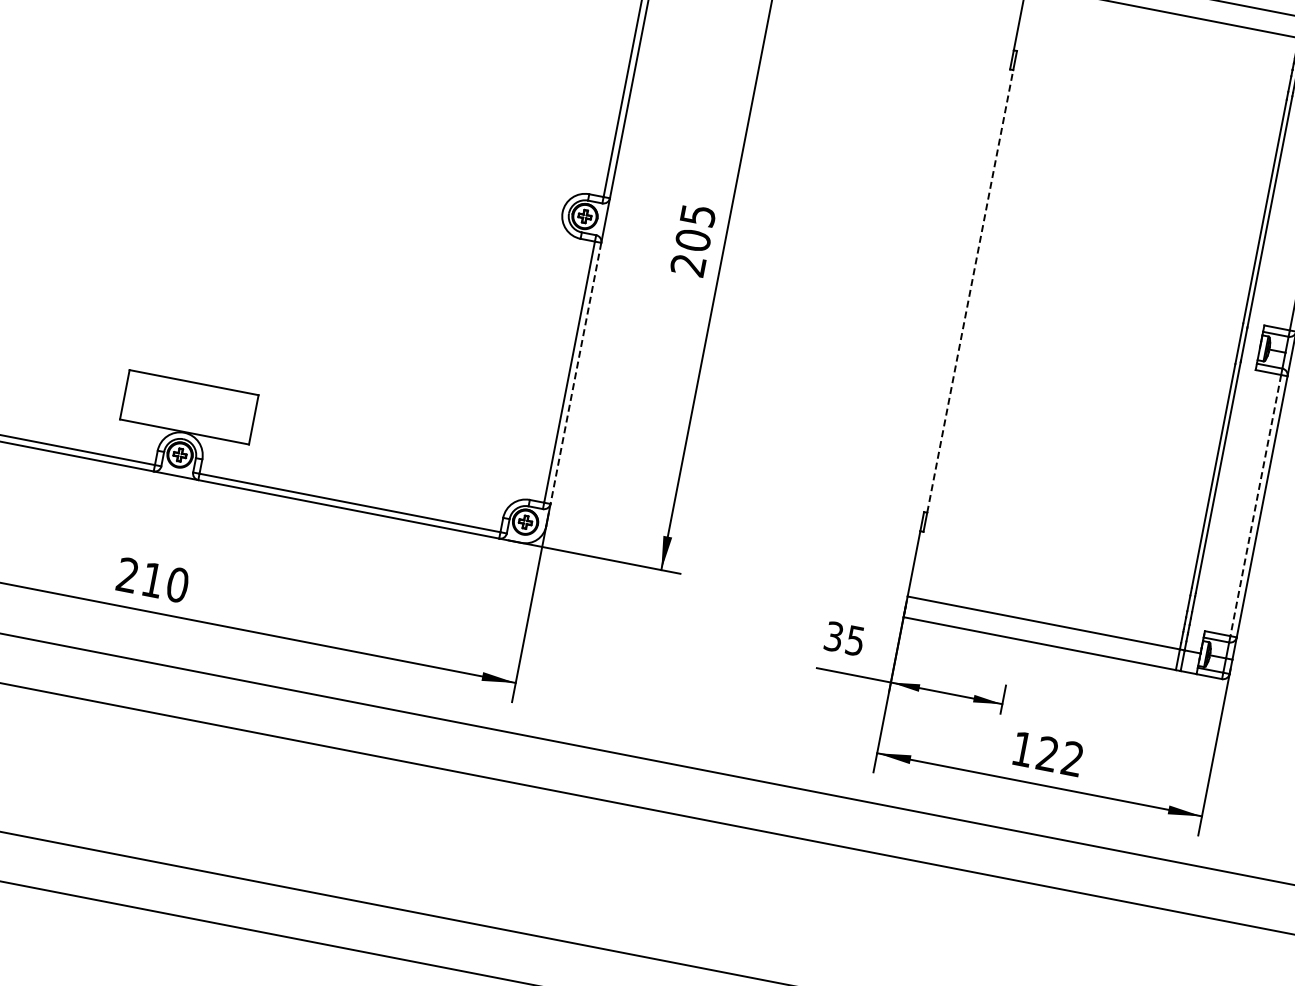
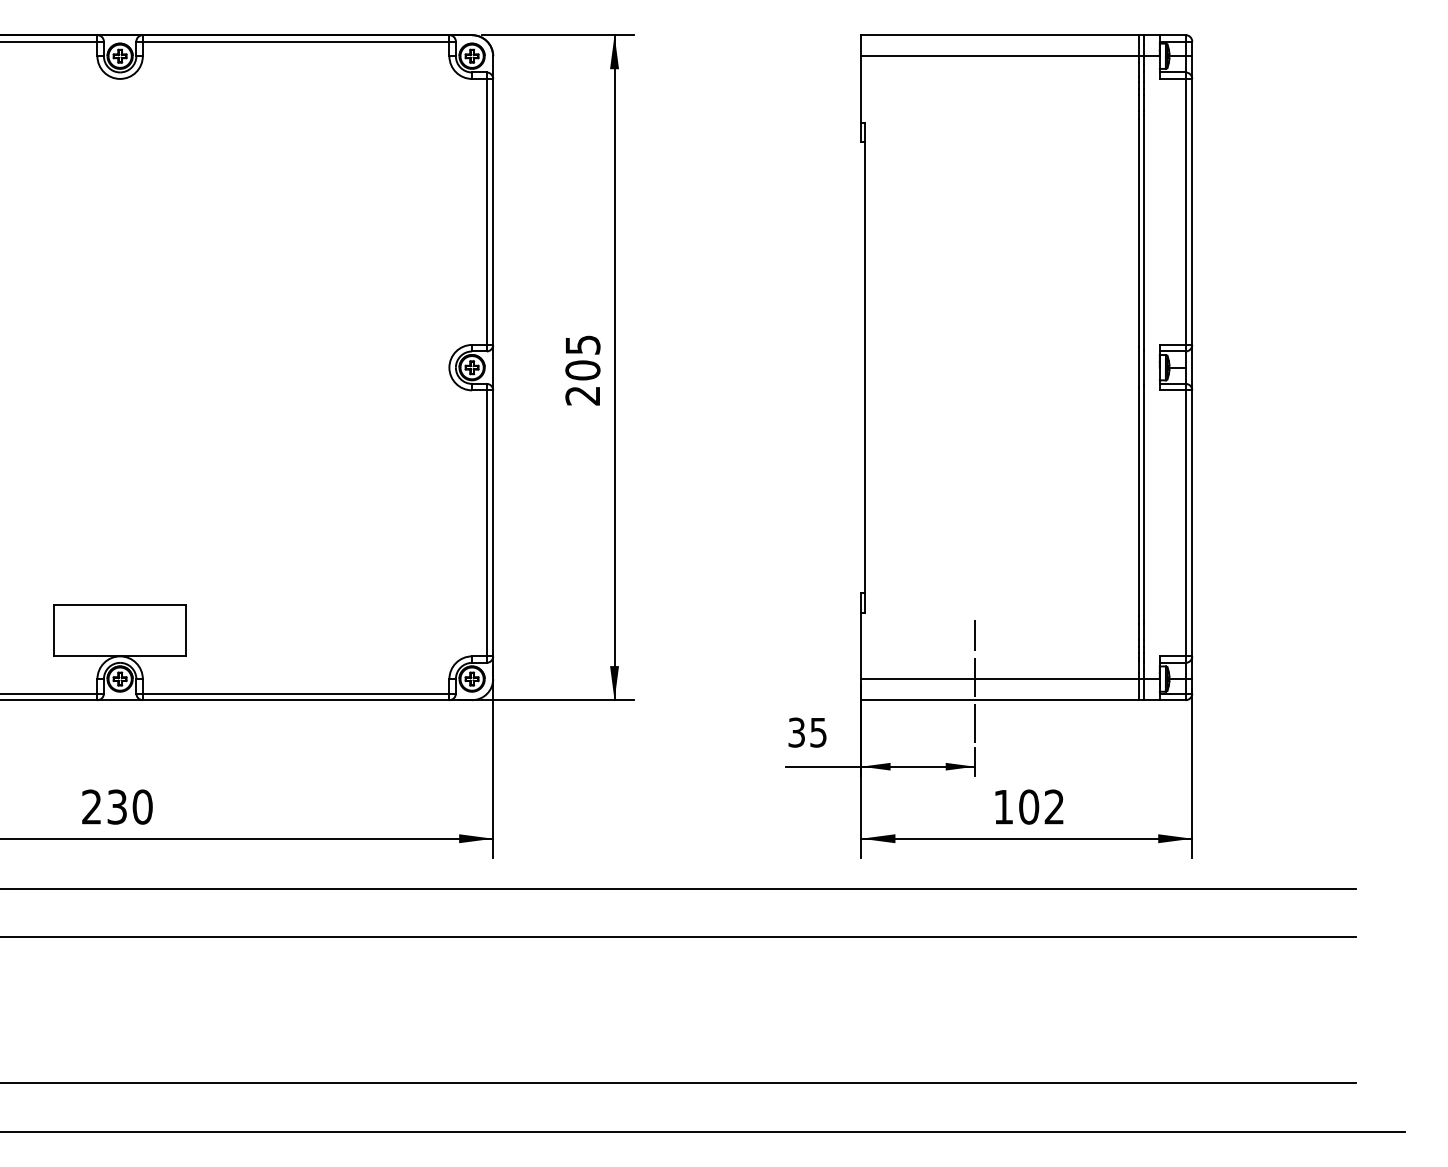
line: (970, 291) -> (864, 367), dashed -> solid
line: (576, 373) -> (493, 523), dashed -> solid
line: (1255, 505) -> (1185, 523), dashed -> solid
text: (152, 579) -> (116, 806), 210 -> 230
line: (1018, 620) -> (974, 681), added
text: (1048, 753) -> (1029, 806), 122 -> 102

